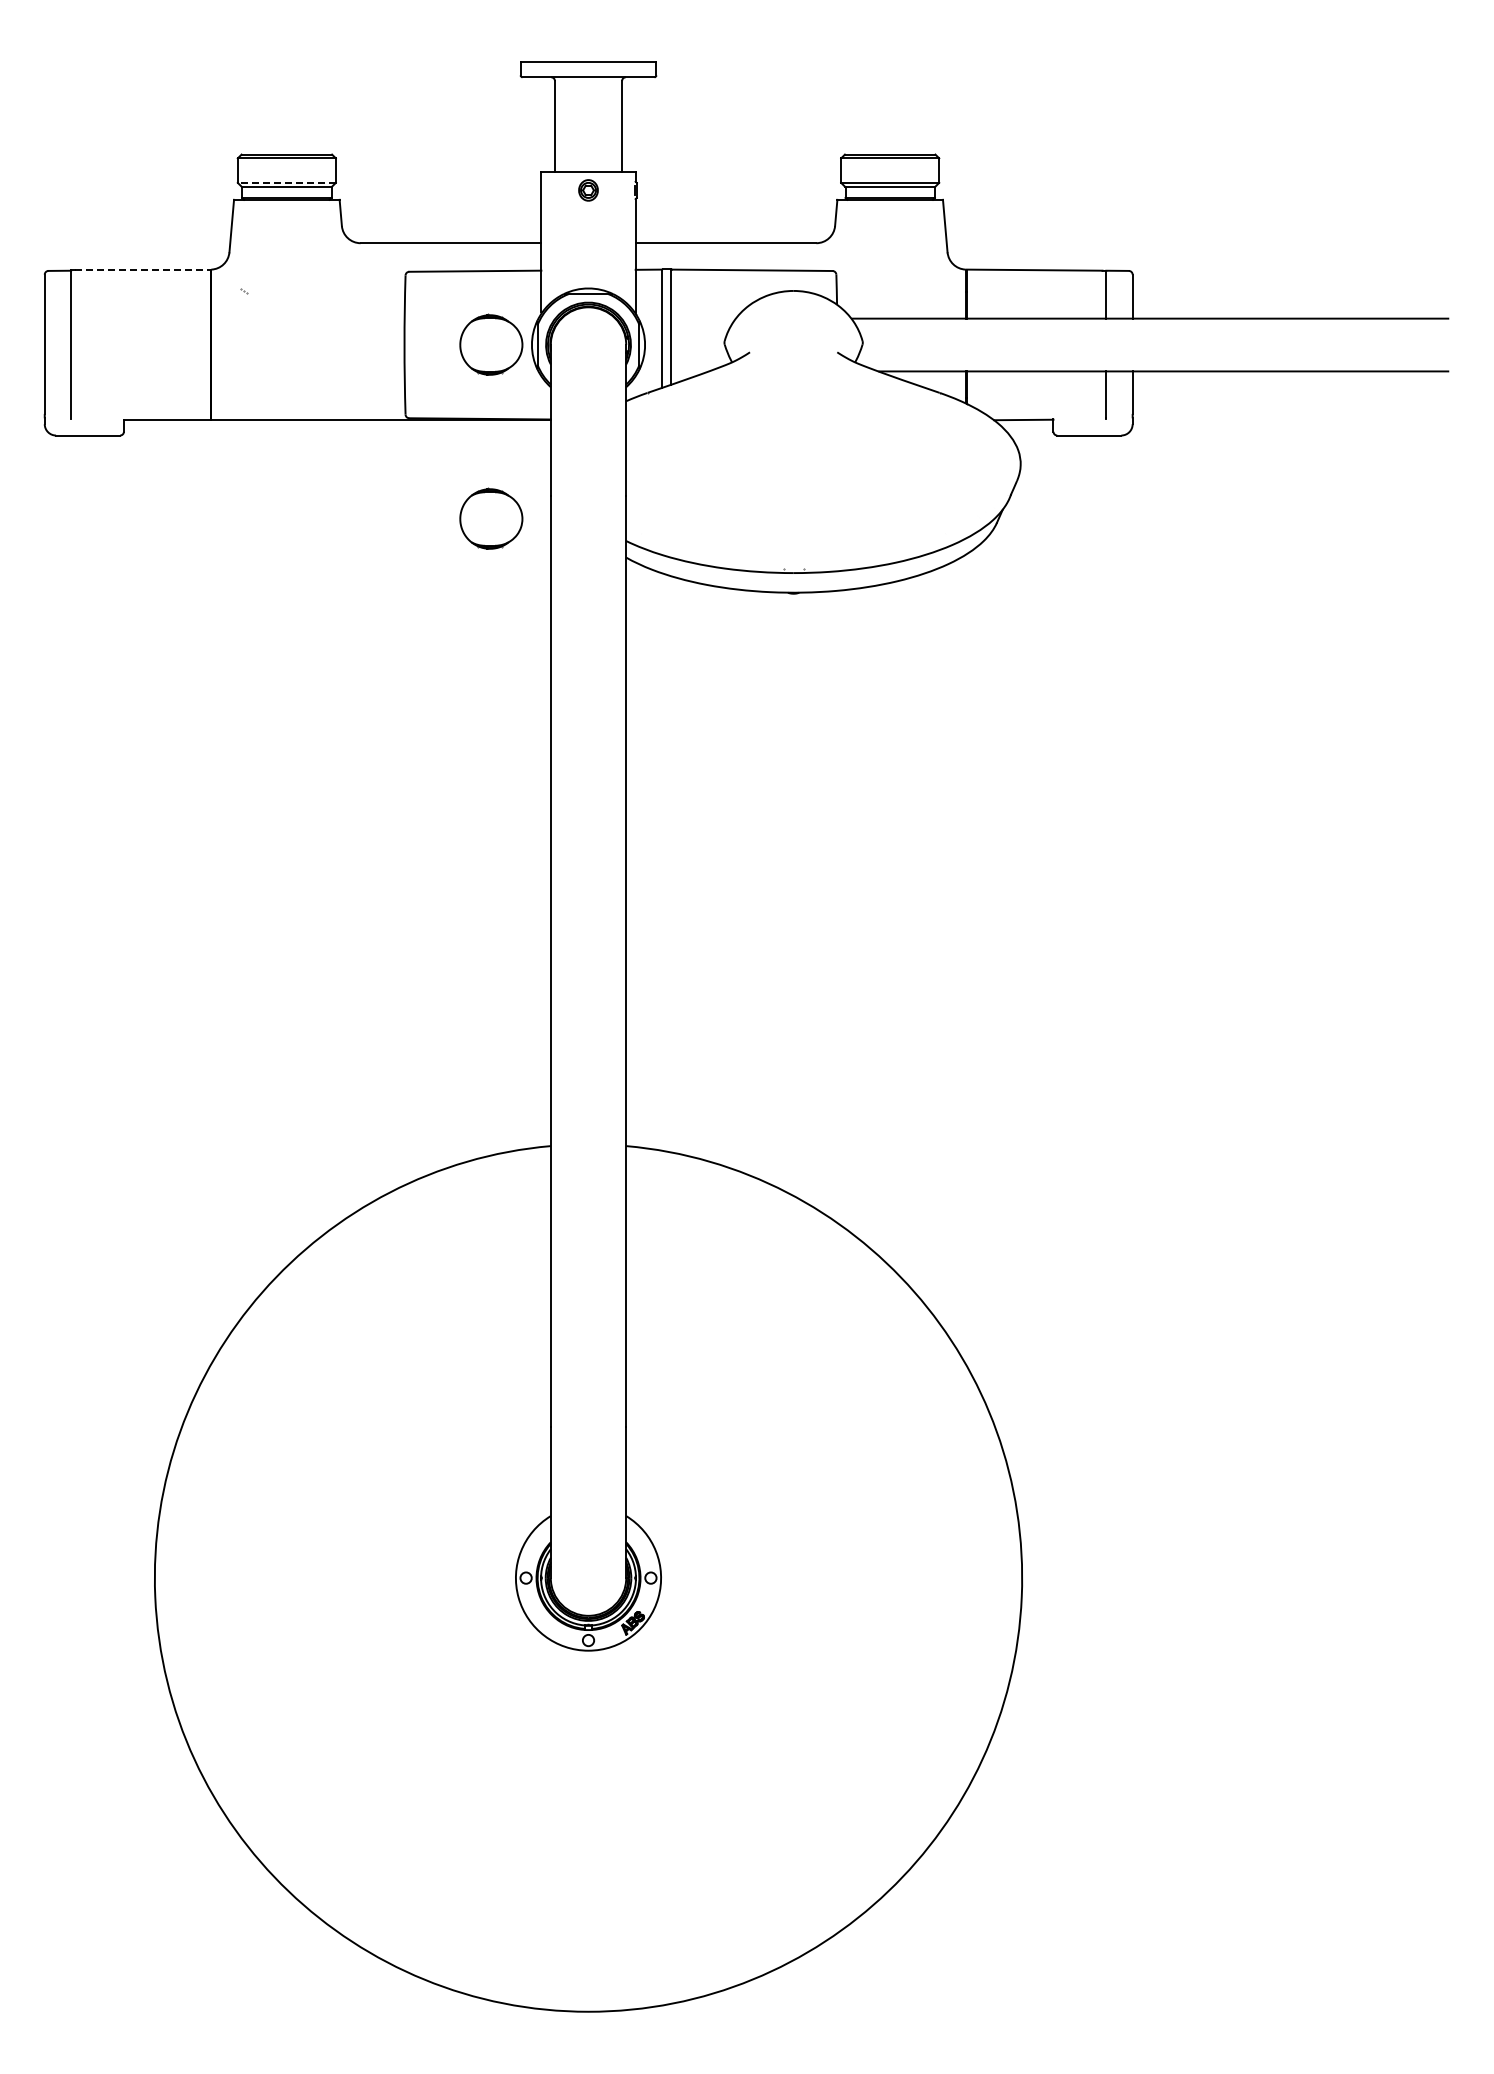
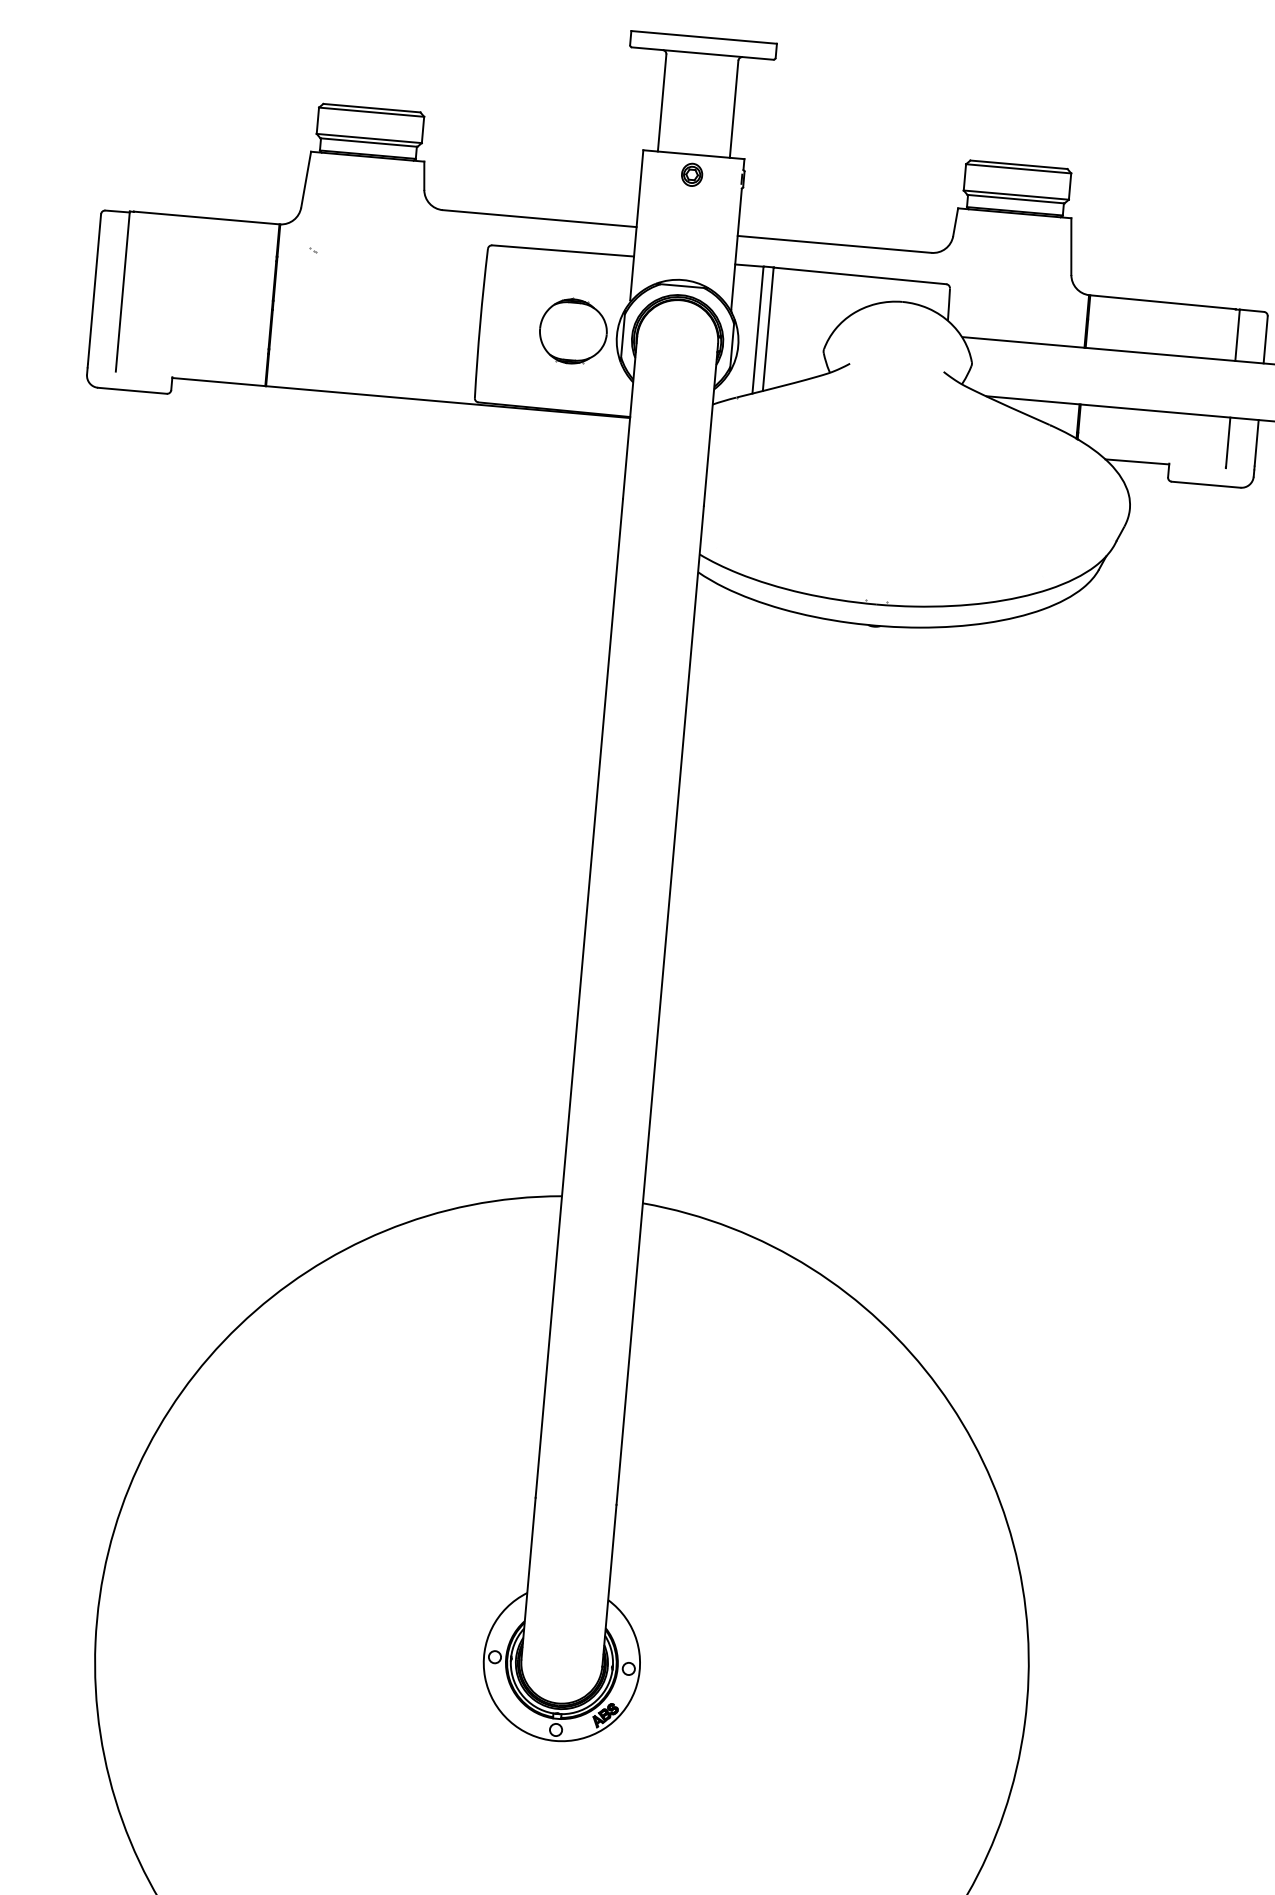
line: (286, 182) -> (368, 138), dashed -> solid
line: (142, 269) -> (206, 217), dashed -> solid
part: (491, 518) -> (557, 517), removed

